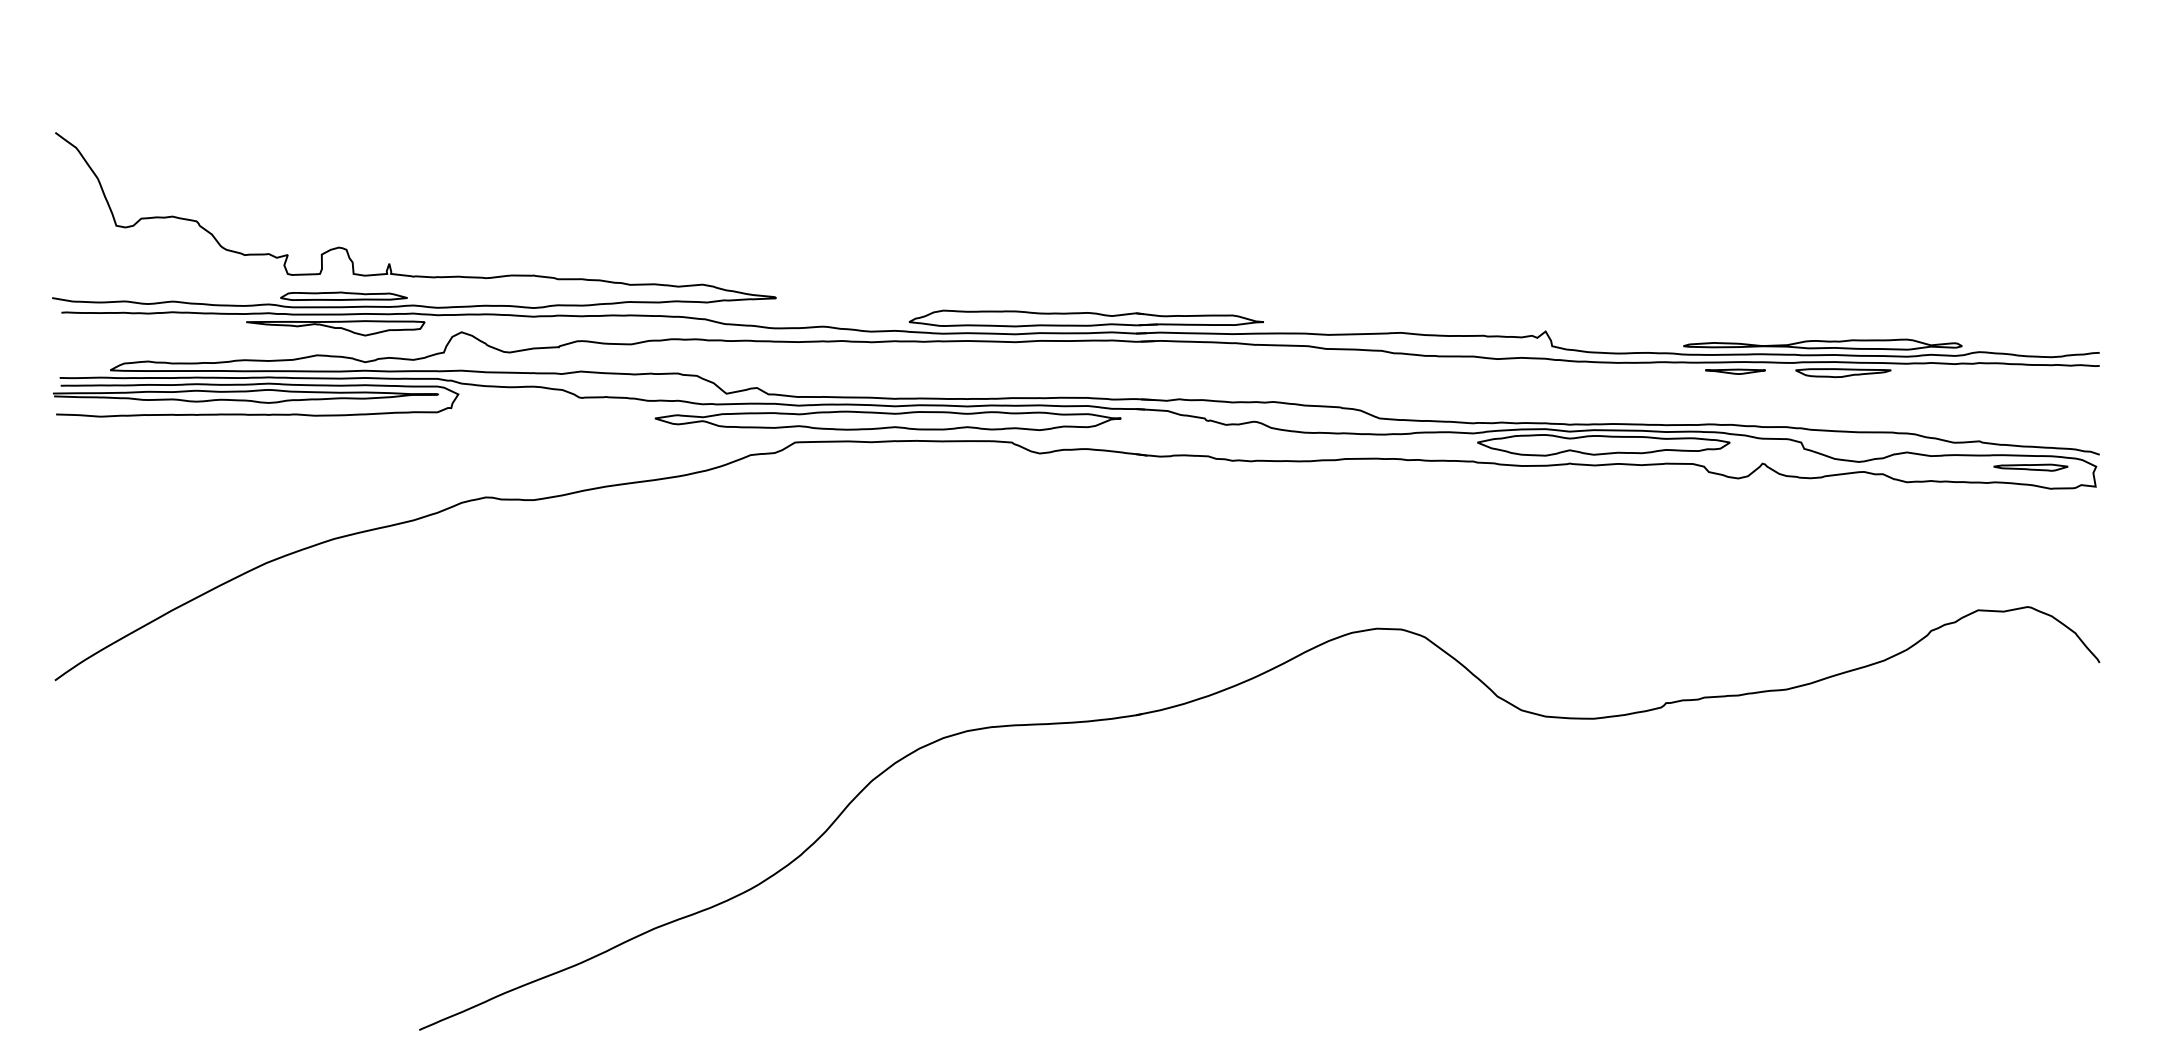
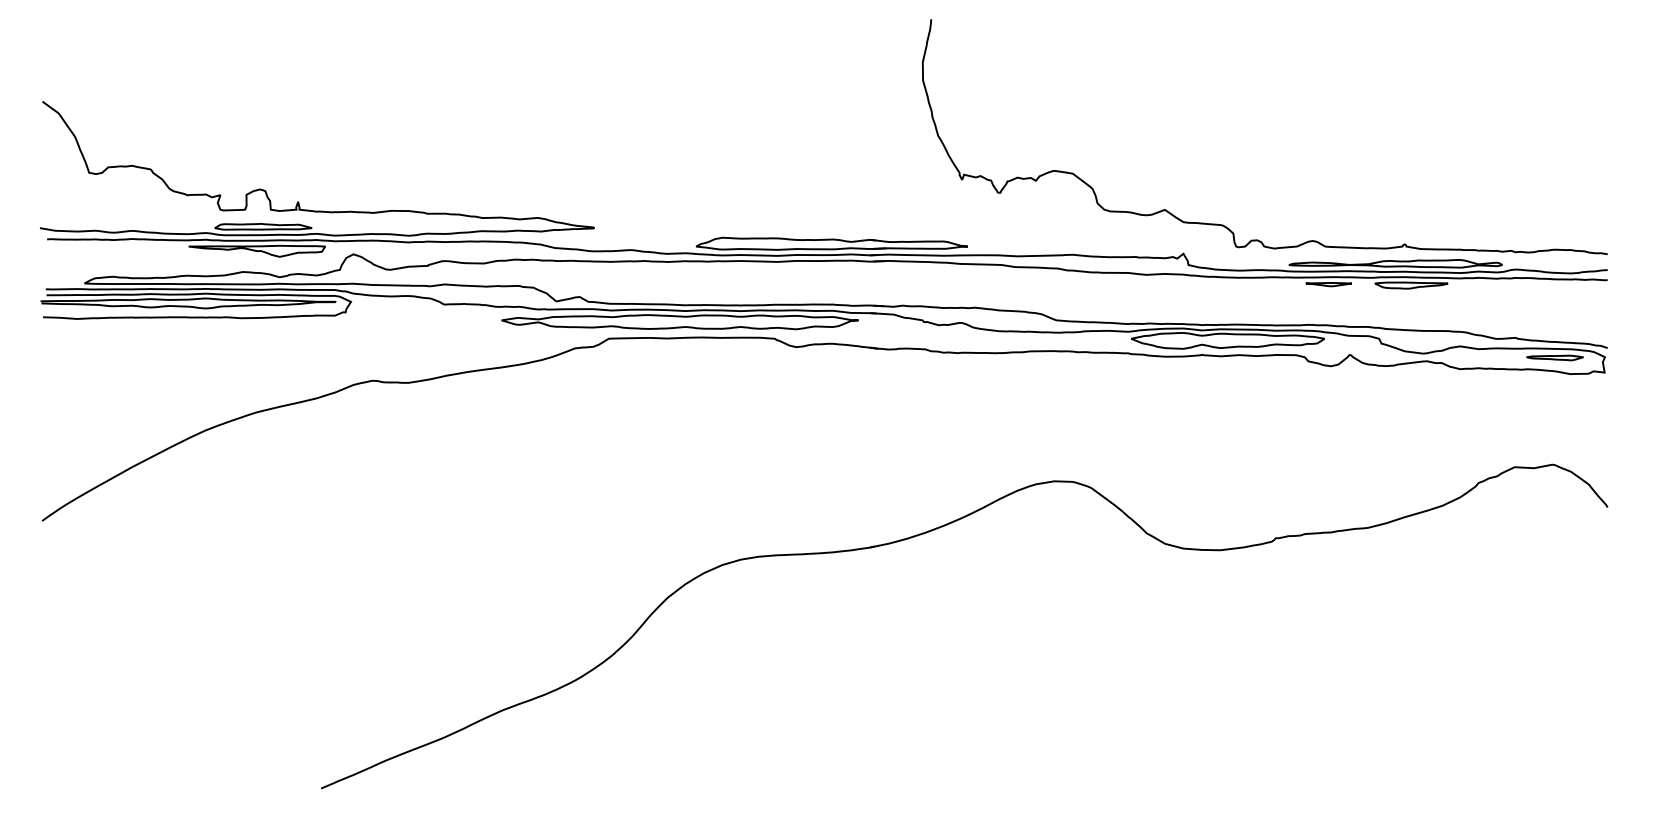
curve: (1597, 293) -> (1223, 224), added

